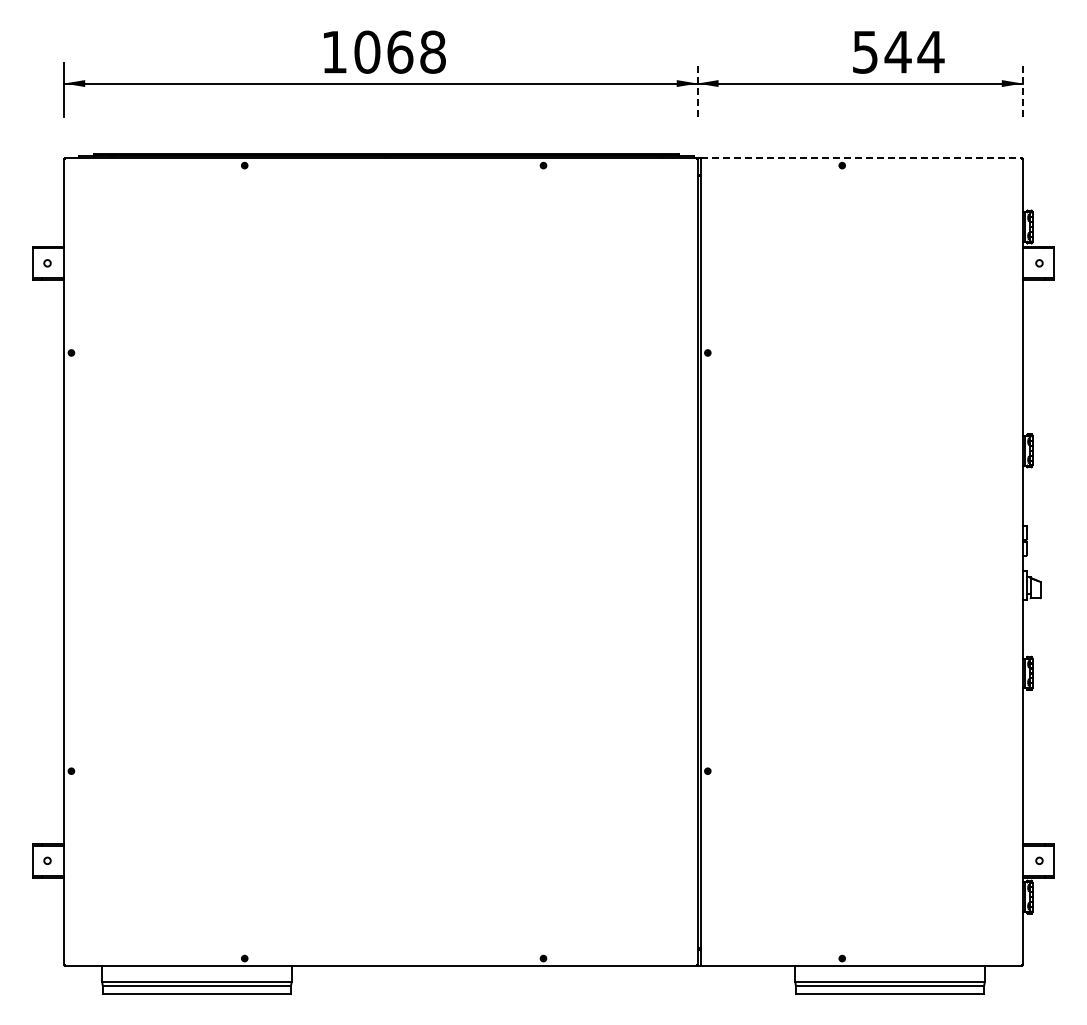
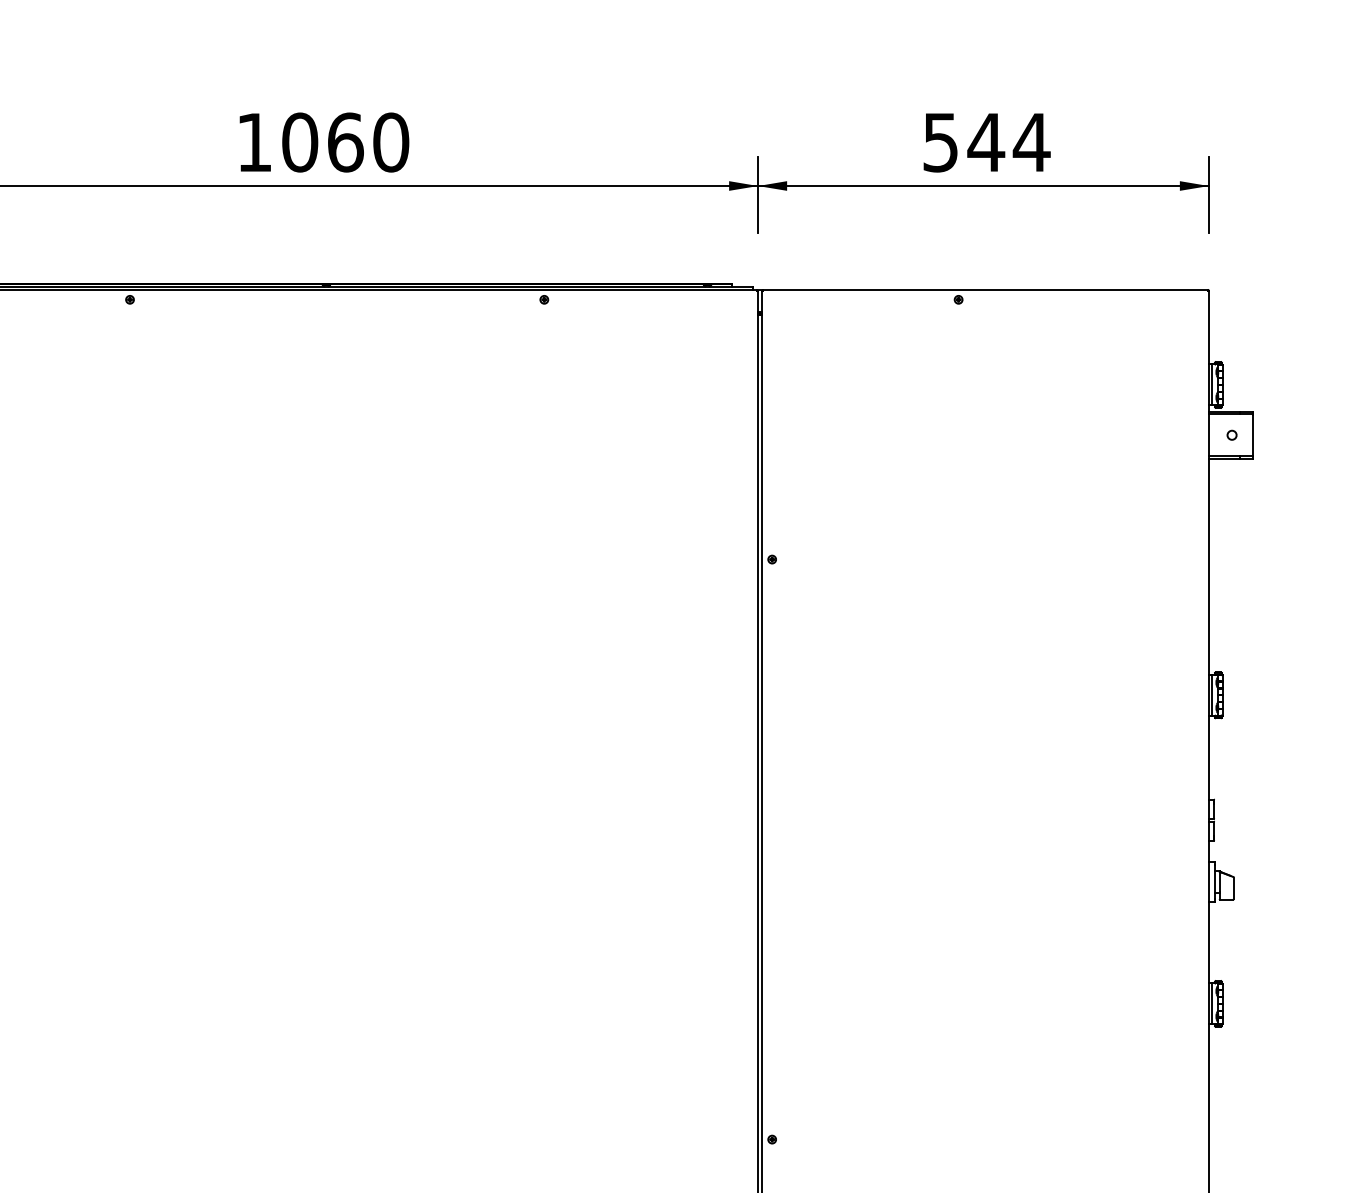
text: (433, 51) -> (391, 141), 1068 -> 1060
text: (898, 52) -> (986, 142), moved
line: (697, 89) -> (757, 194), dashed -> solid
line: (1022, 89) -> (1208, 194), dashed -> solid
line: (862, 158) -> (986, 289), dashed -> solid

